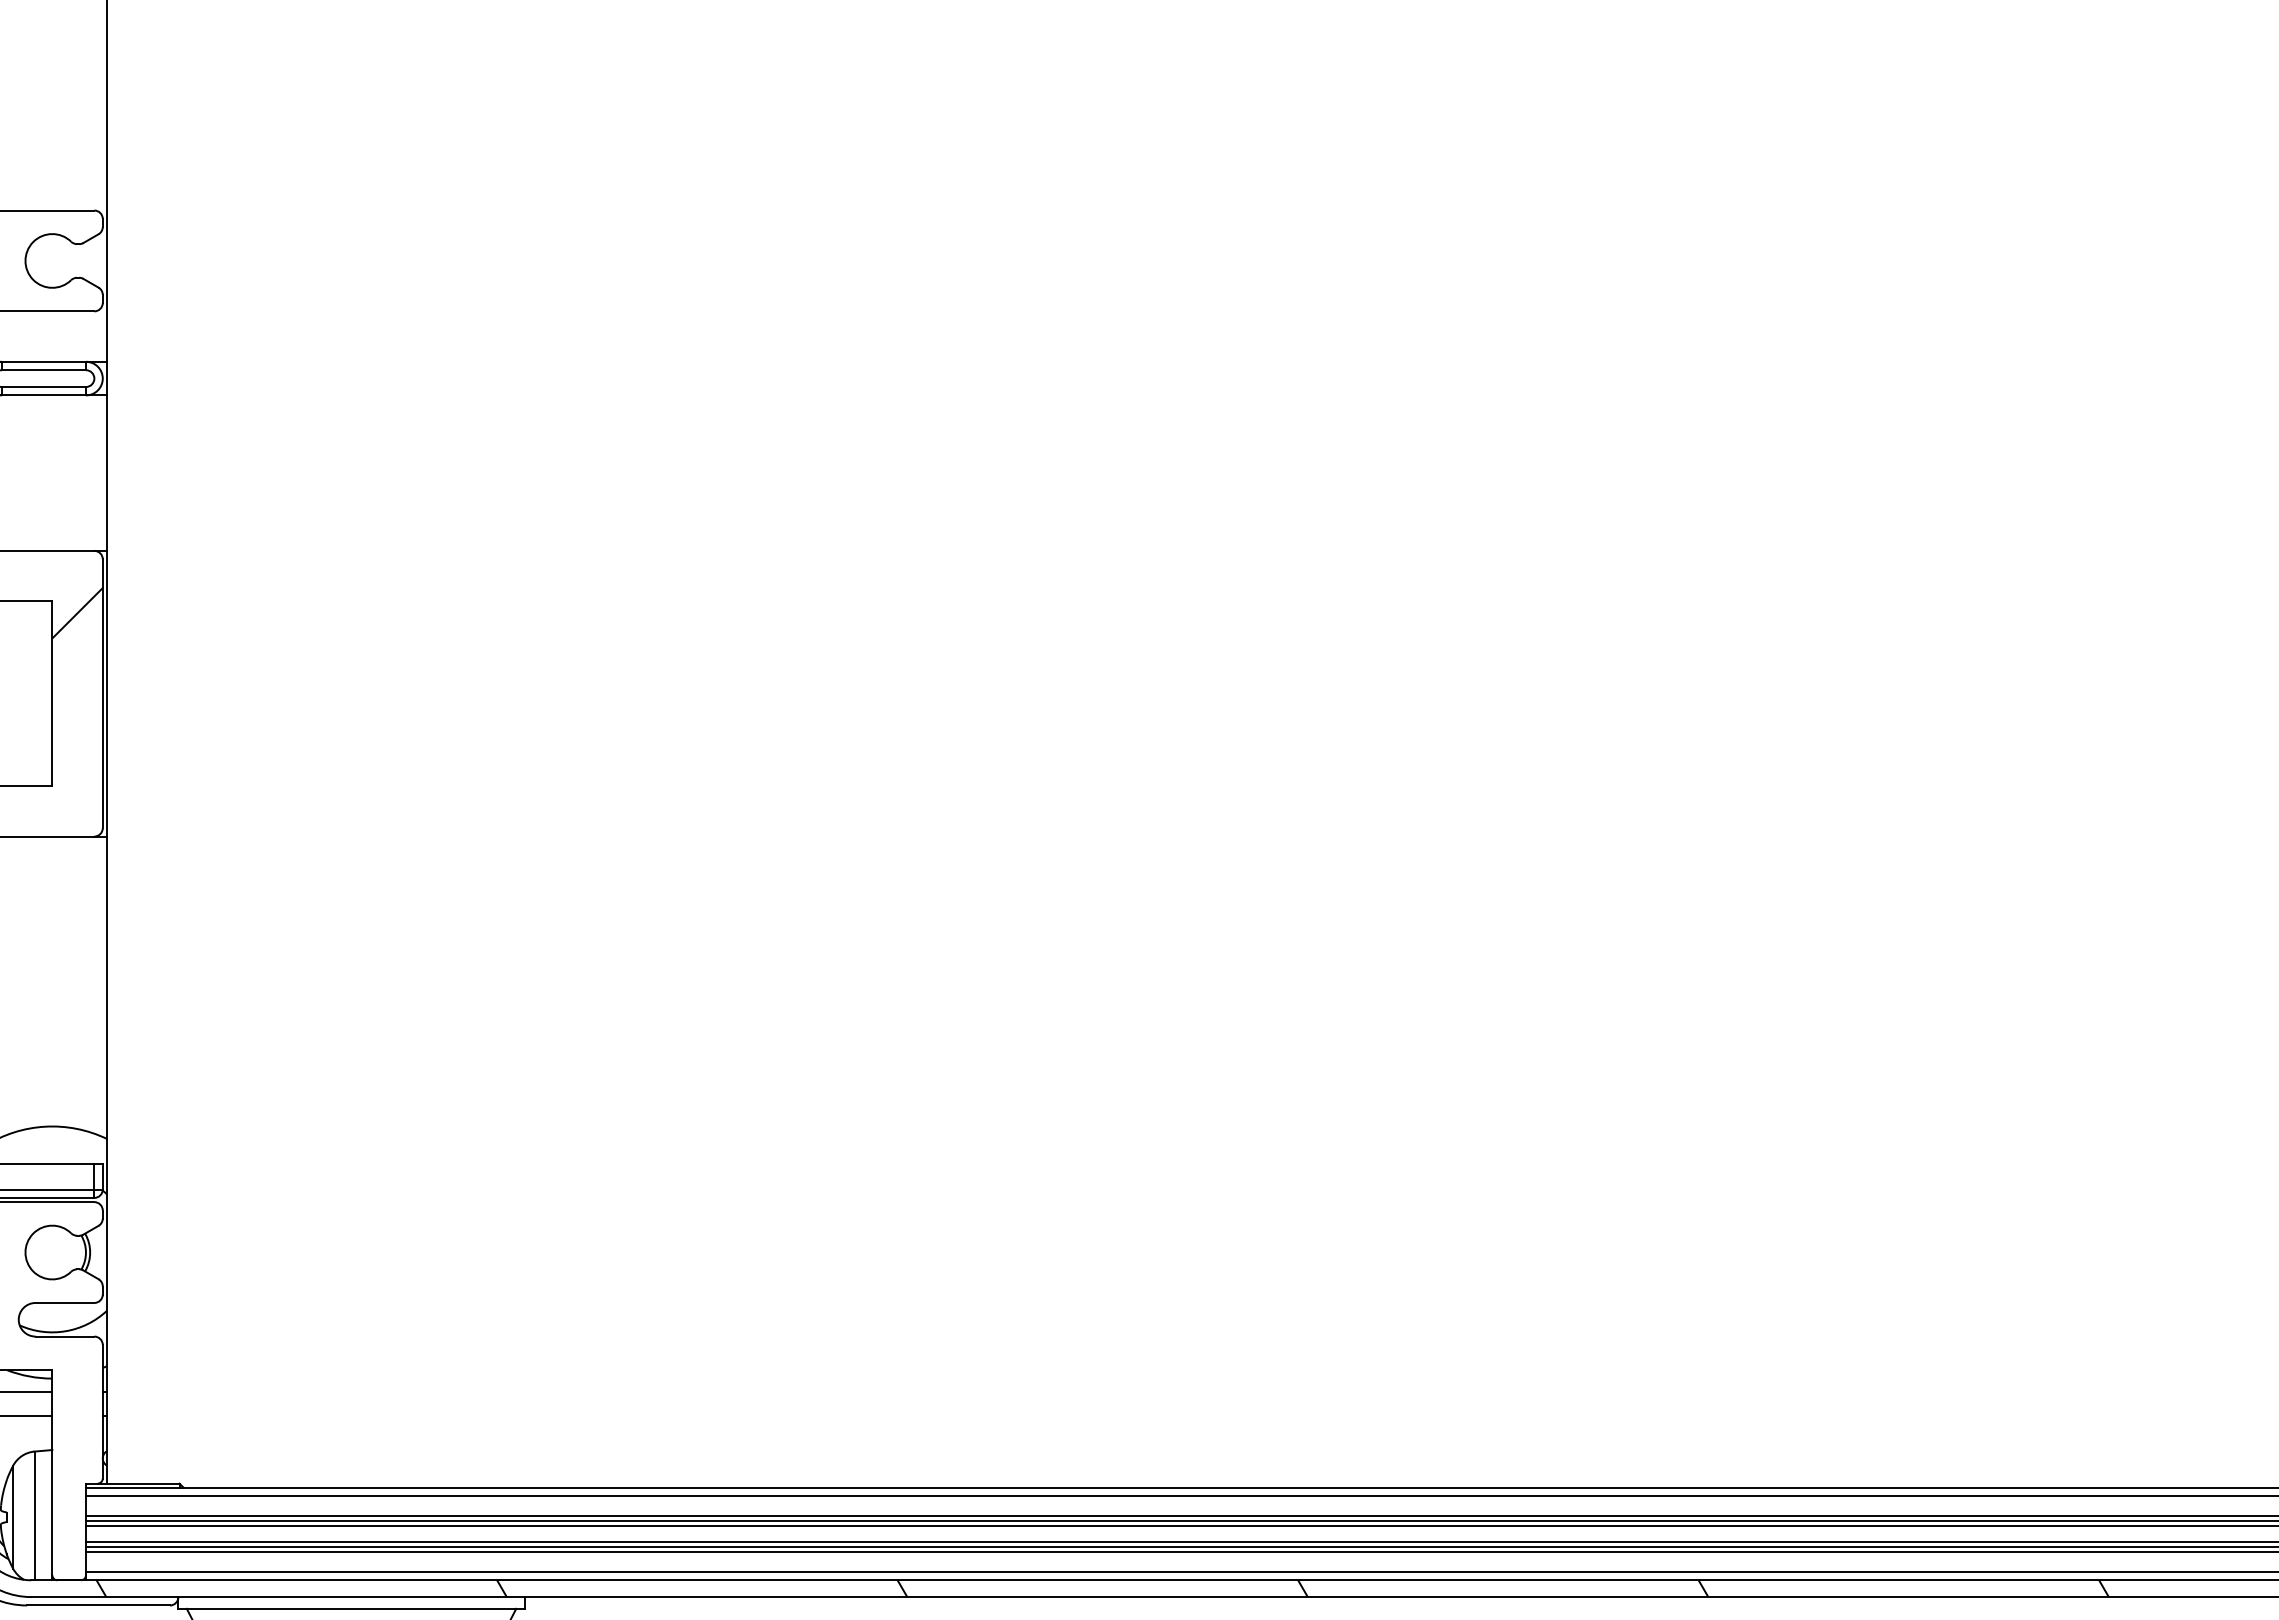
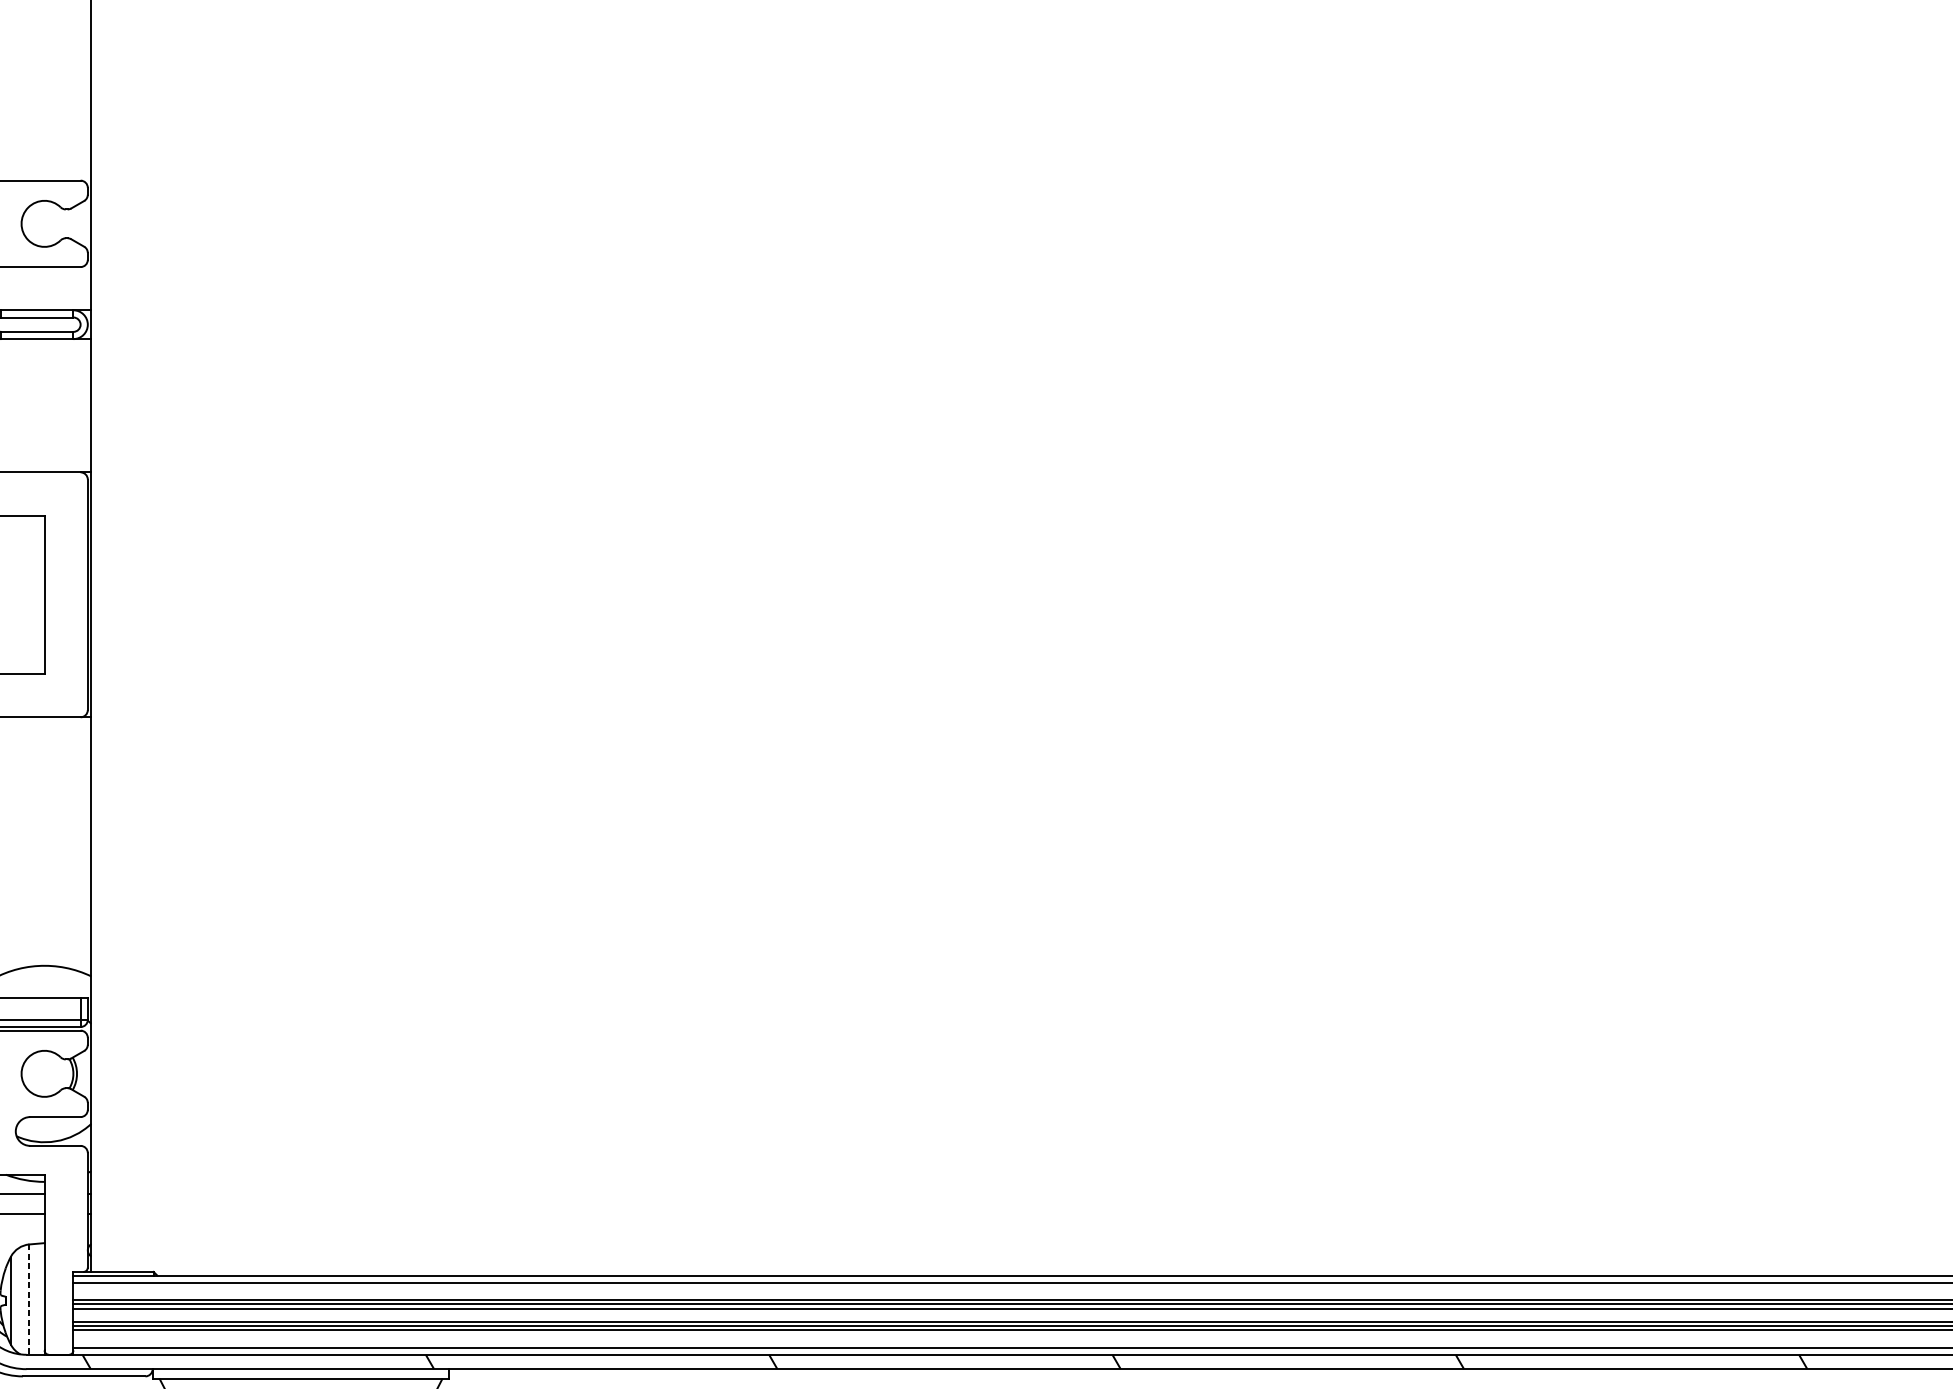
hatch: (77, 613) -> (66, 526), removed
line: (34, 1516) -> (29, 1300), solid -> dashed

